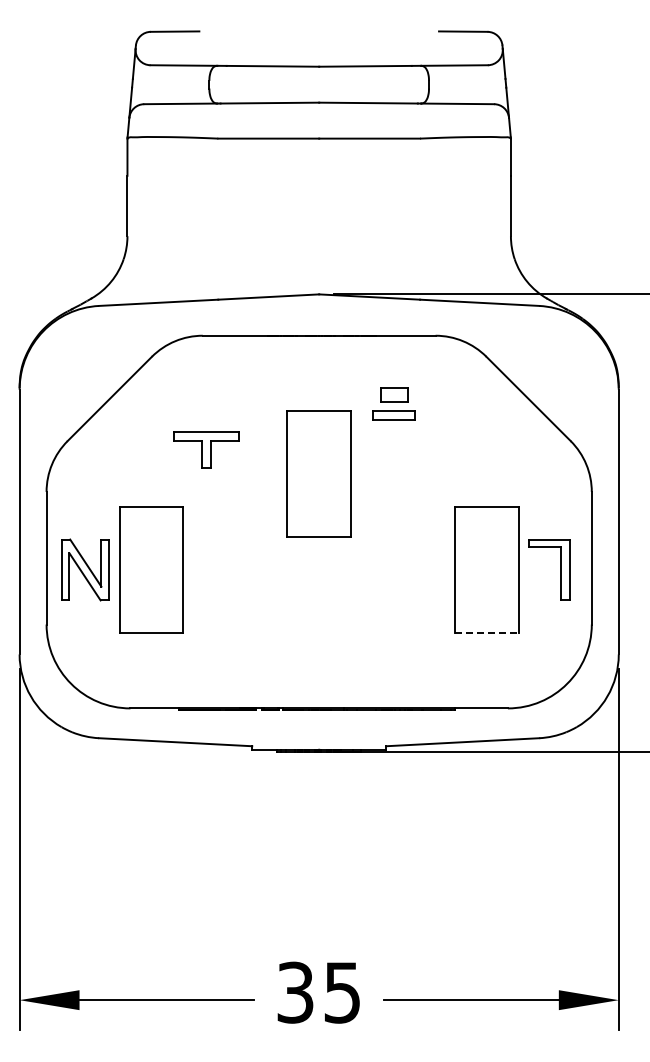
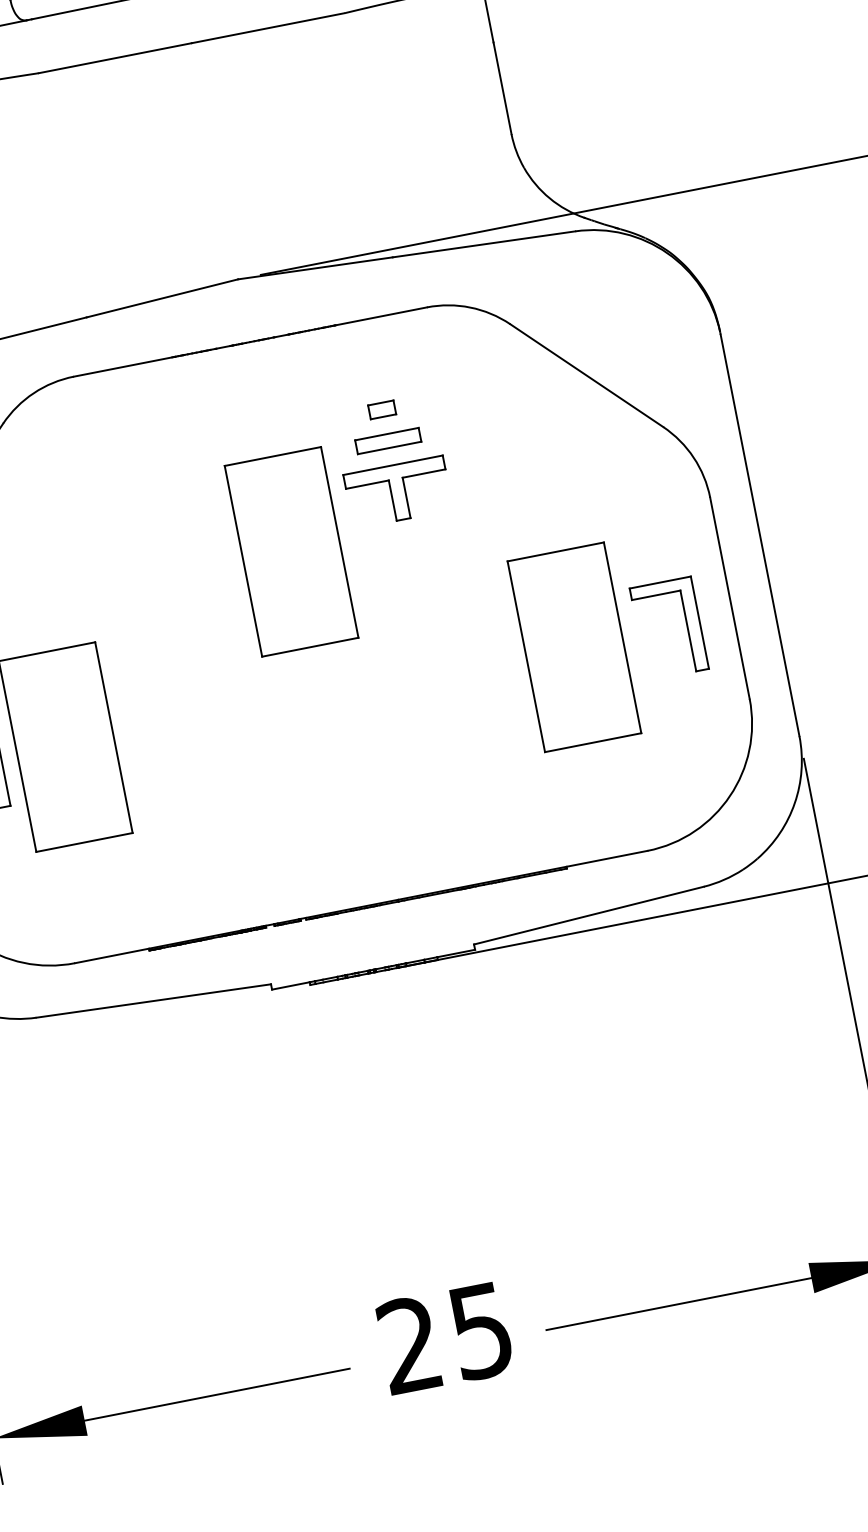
part: (394, 395) -> (382, 410), size x0.62
part: (206, 449) -> (398, 492), moved
line: (486, 632) -> (592, 742), dashed -> solid
text: (295, 992) -> (409, 1344), 35 -> 25

